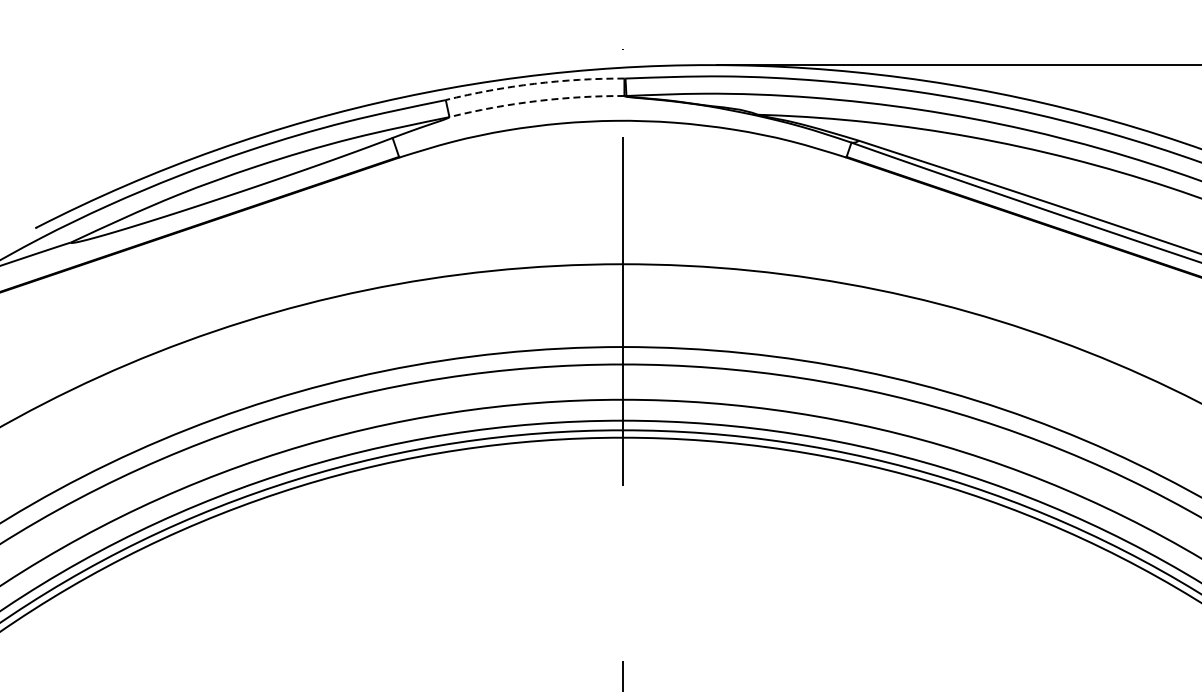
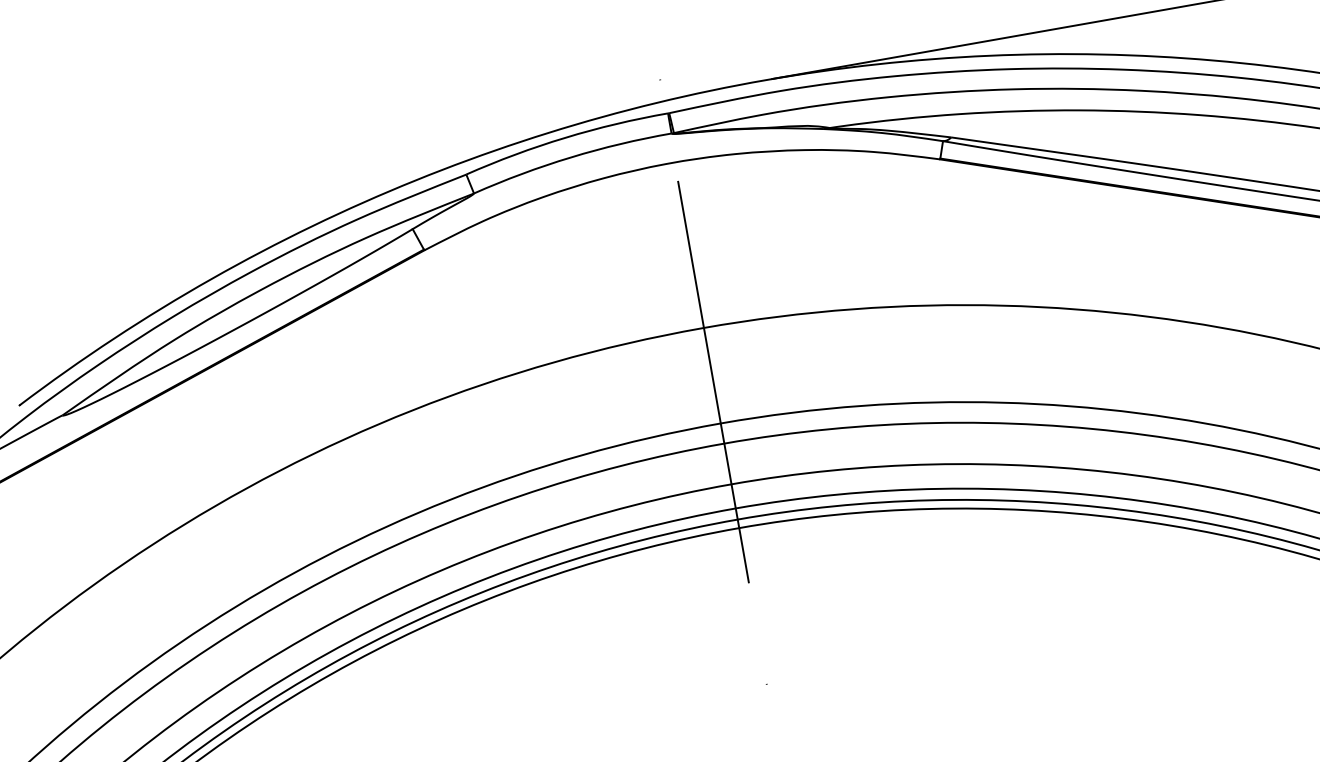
arc: (534, 83) -> (565, 137), dashed -> solid
arc: (536, 101) -> (571, 157), dashed -> solid

